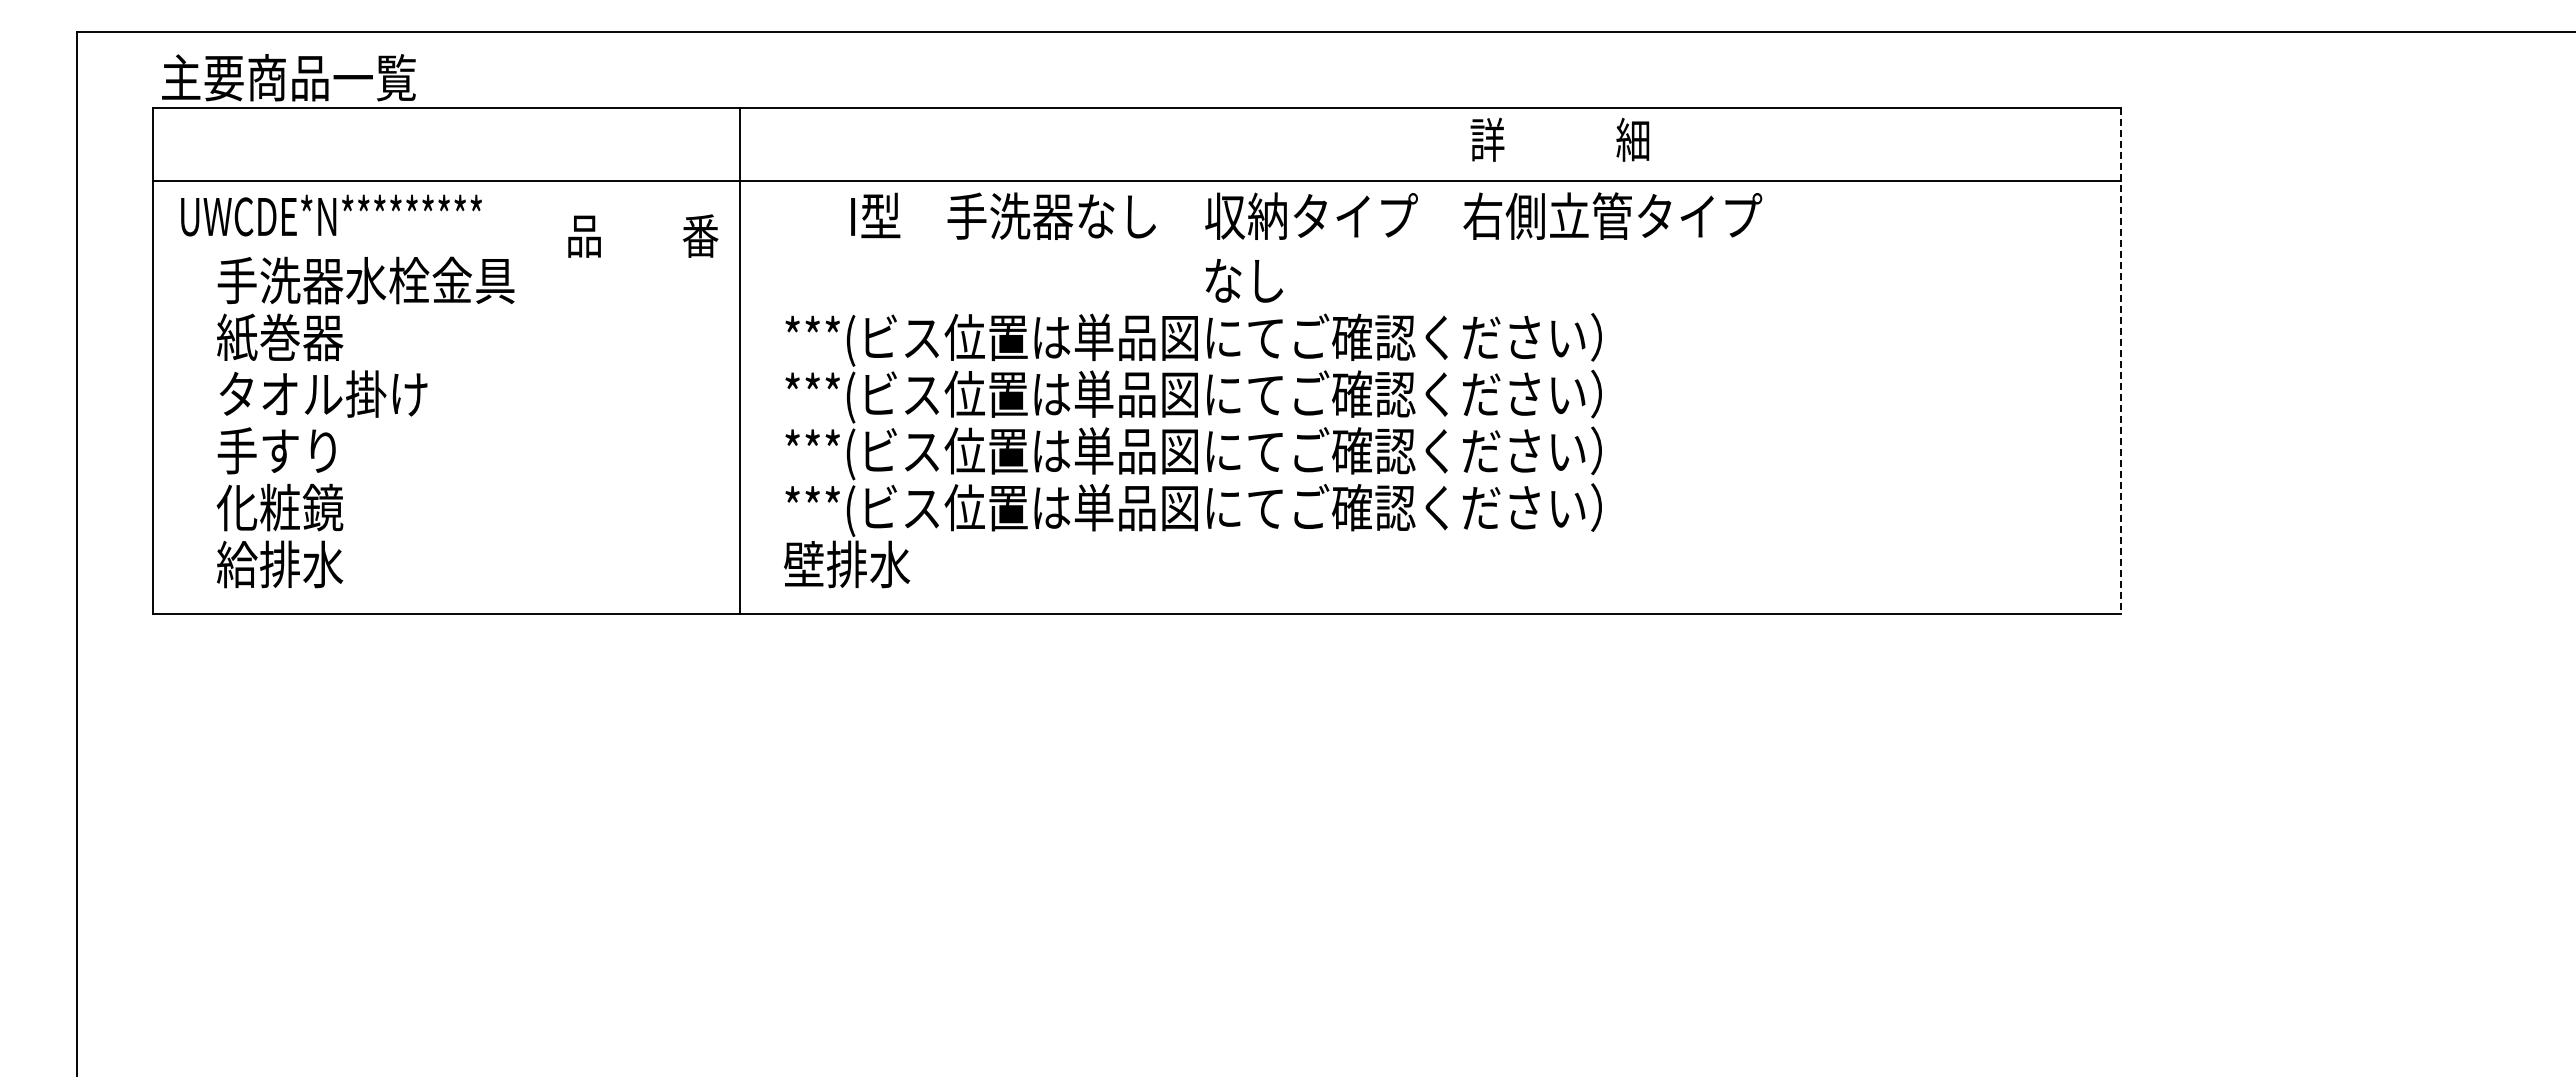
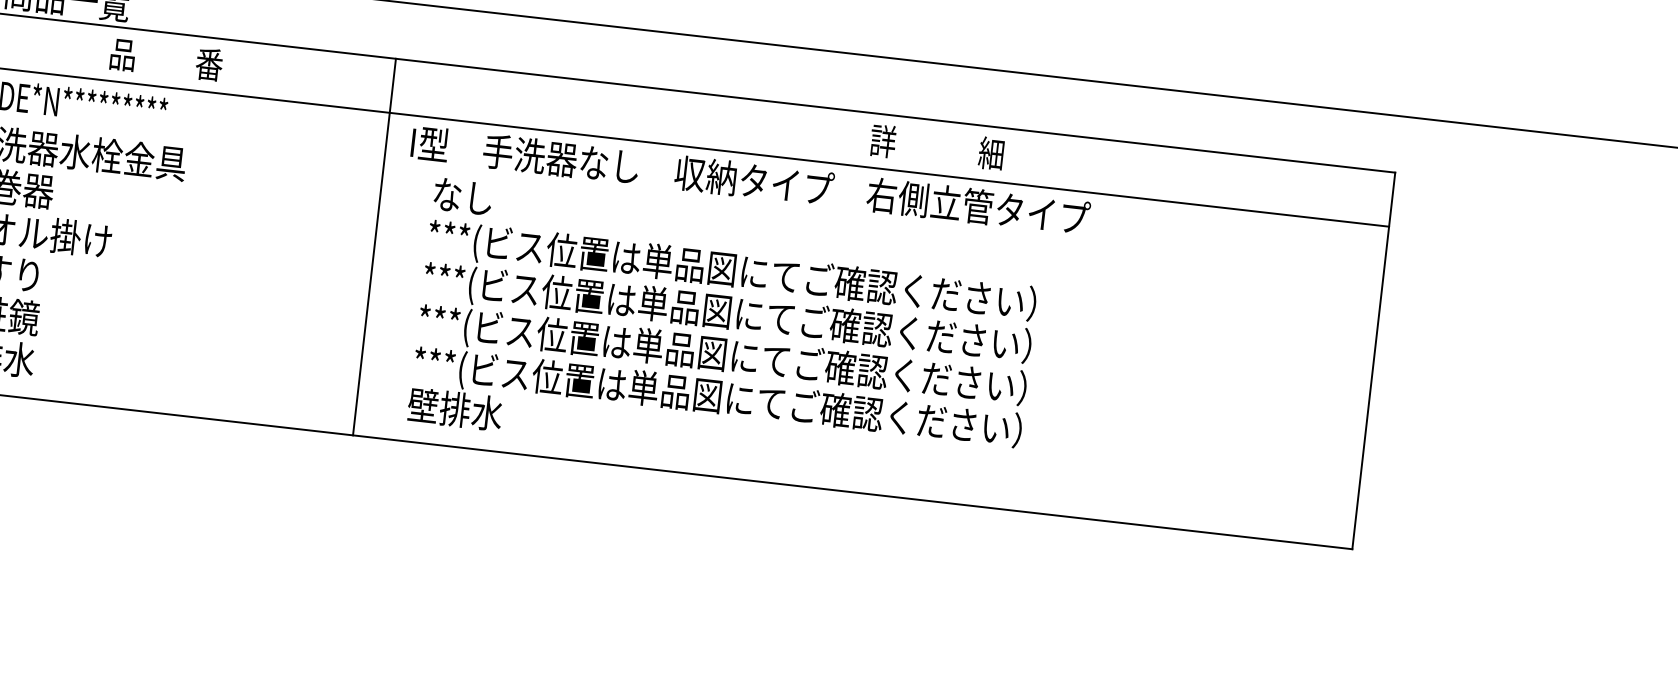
text: (1559, 139) -> (936, 147), moved
text: (1306, 215) -> (750, 180), moved
text: (643, 235) -> (166, 59), moved
text: (1244, 280) -> (463, 196), moved
line: (740, 361) -> (374, 247), moved
line: (2120, 361) -> (1373, 361), dashed -> solid
text: (1192, 450) -> (721, 353), moved

